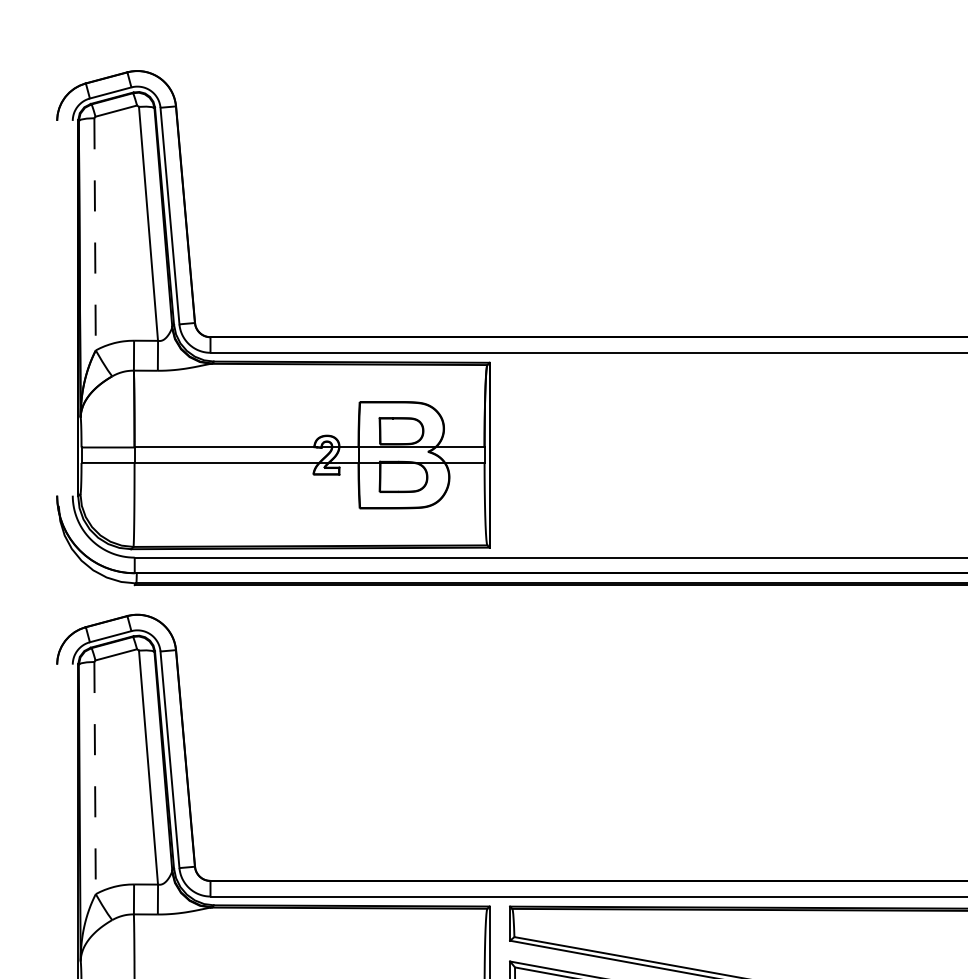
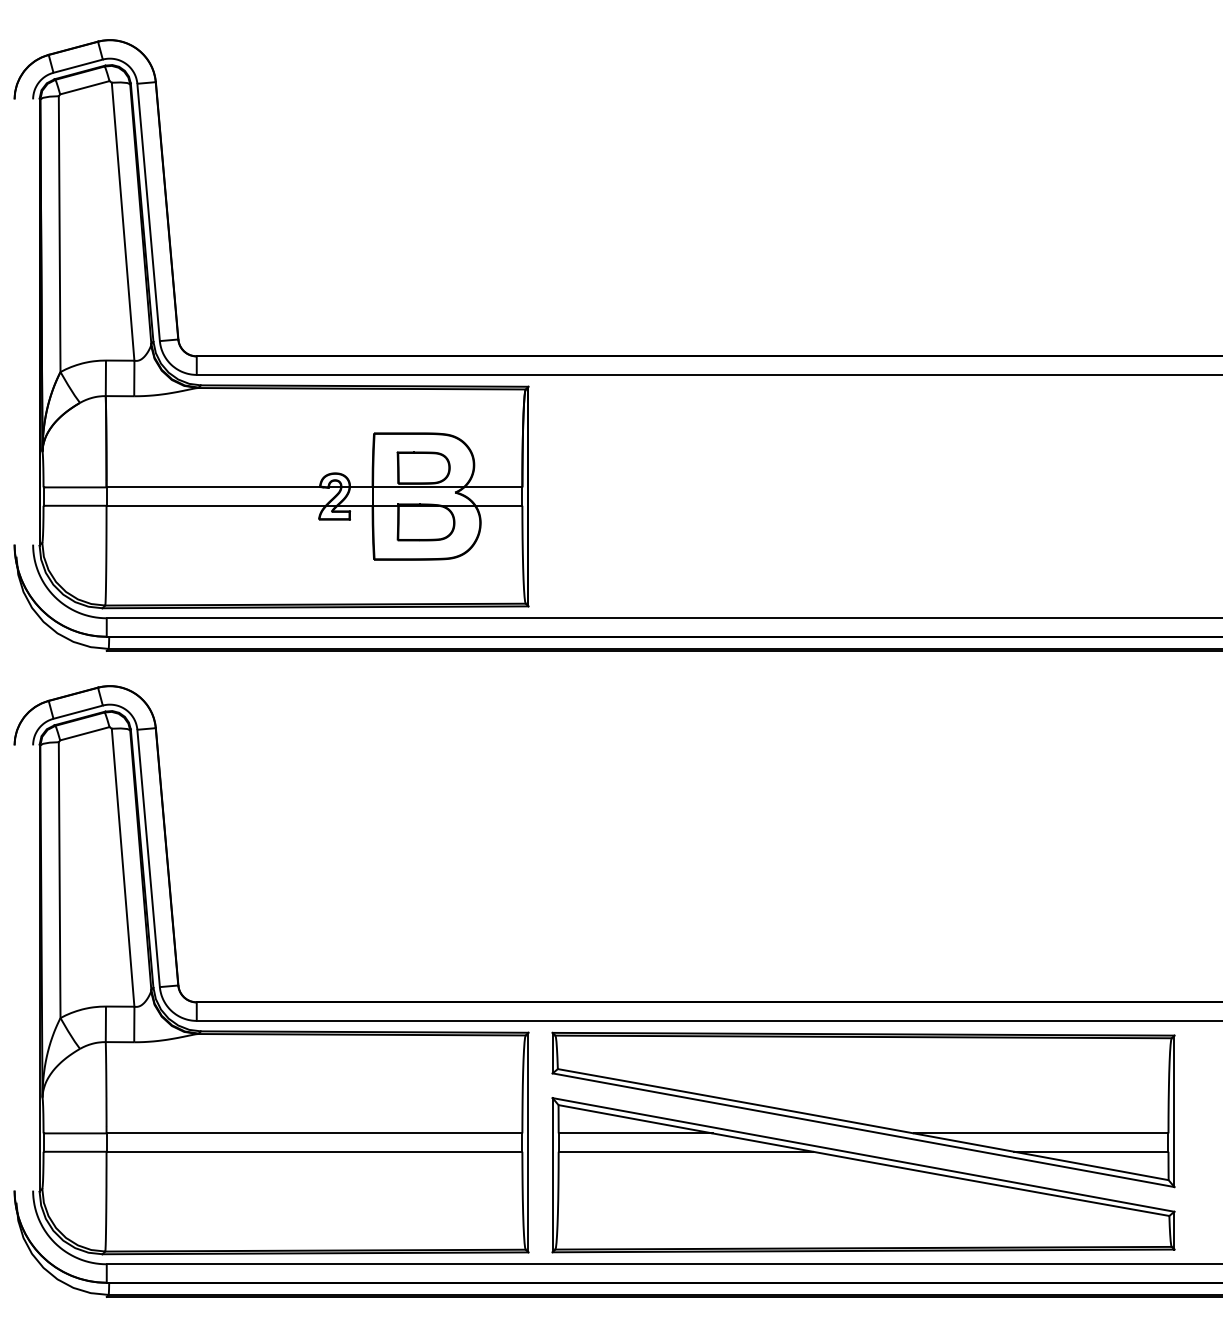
line: (94, 234) -> (59, 234), dashed -> solid
line: (94, 778) -> (59, 880), dashed -> solid

